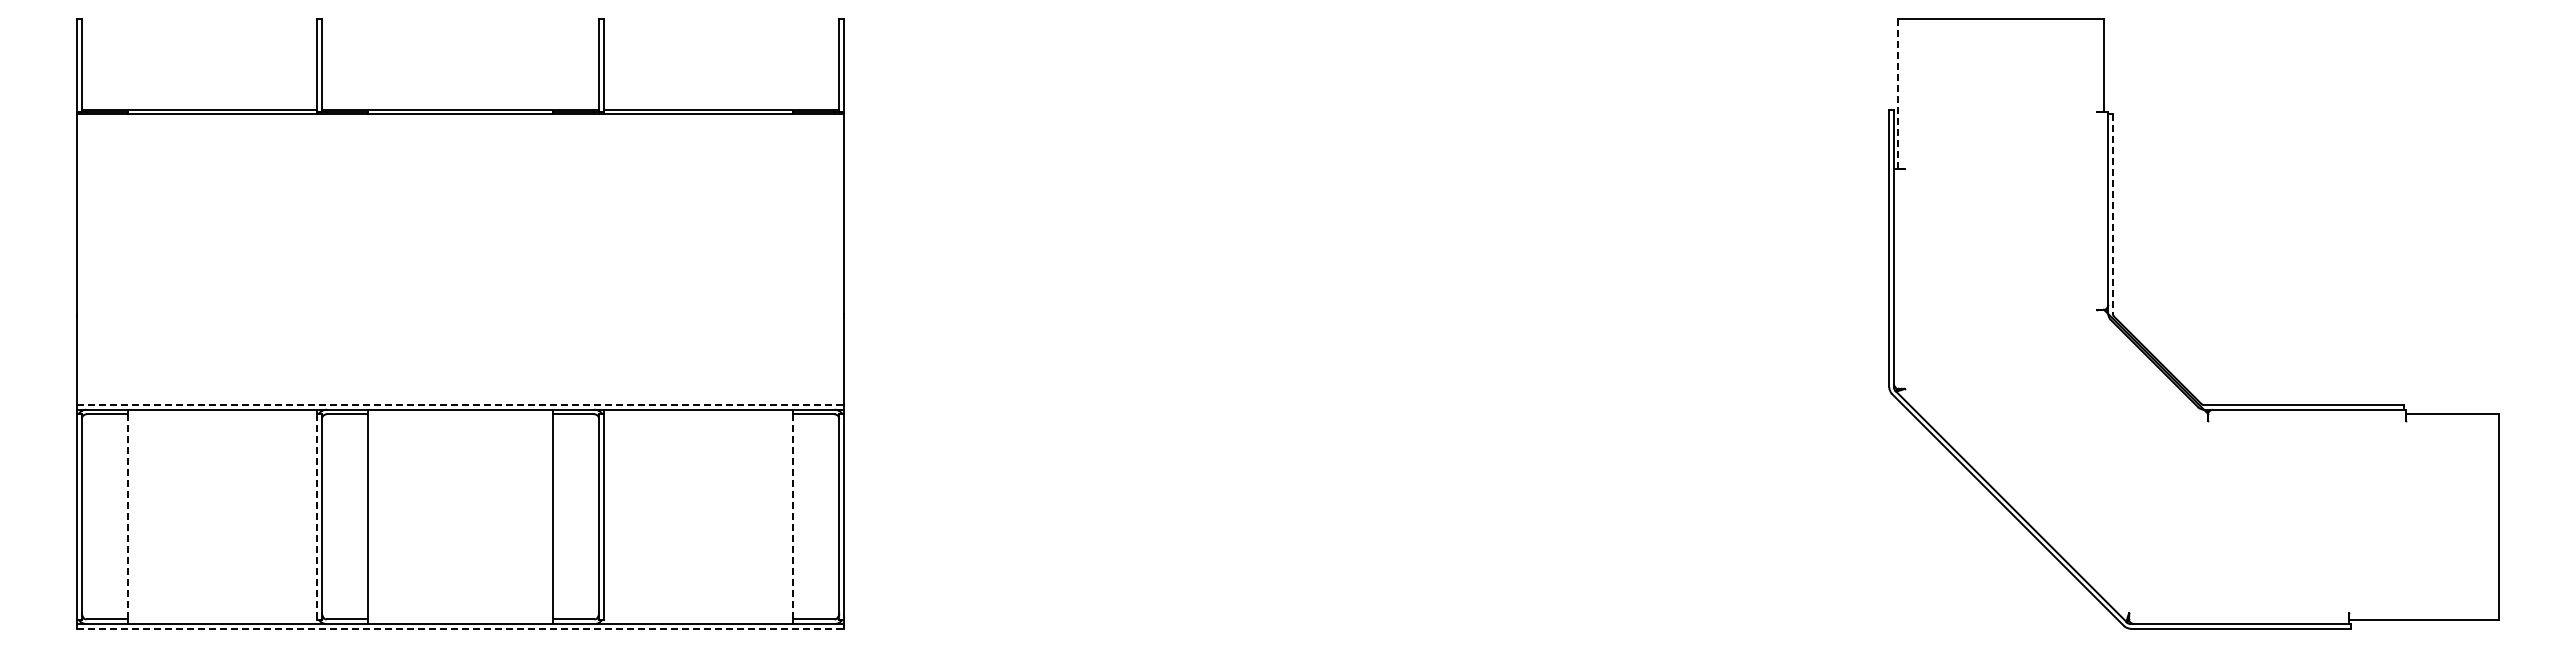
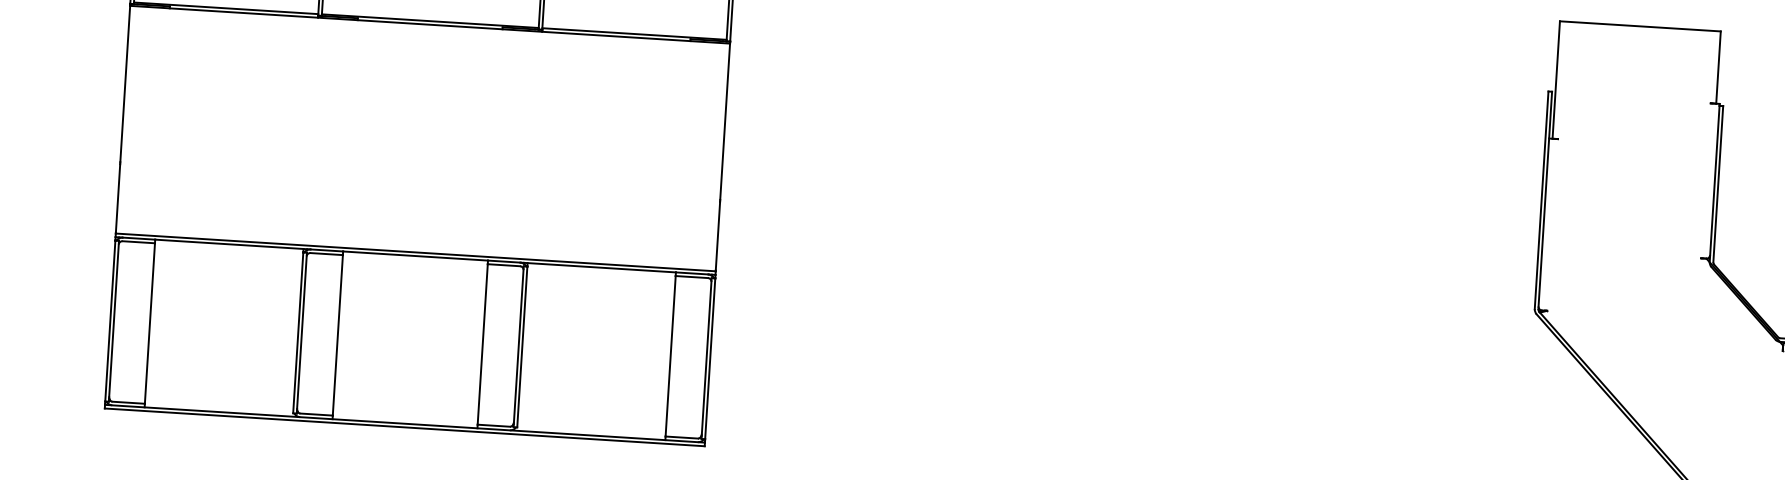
line: (1898, 93) -> (1556, 79), dashed -> solid
line: (2112, 214) -> (1717, 184), dashed -> solid
line: (461, 405) -> (416, 252), dashed -> solid
line: (127, 516) -> (149, 323), dashed -> solid
line: (317, 516) -> (298, 332), dashed -> solid
line: (793, 516) -> (670, 355), dashed -> solid
line: (461, 628) -> (405, 427), dashed -> solid

